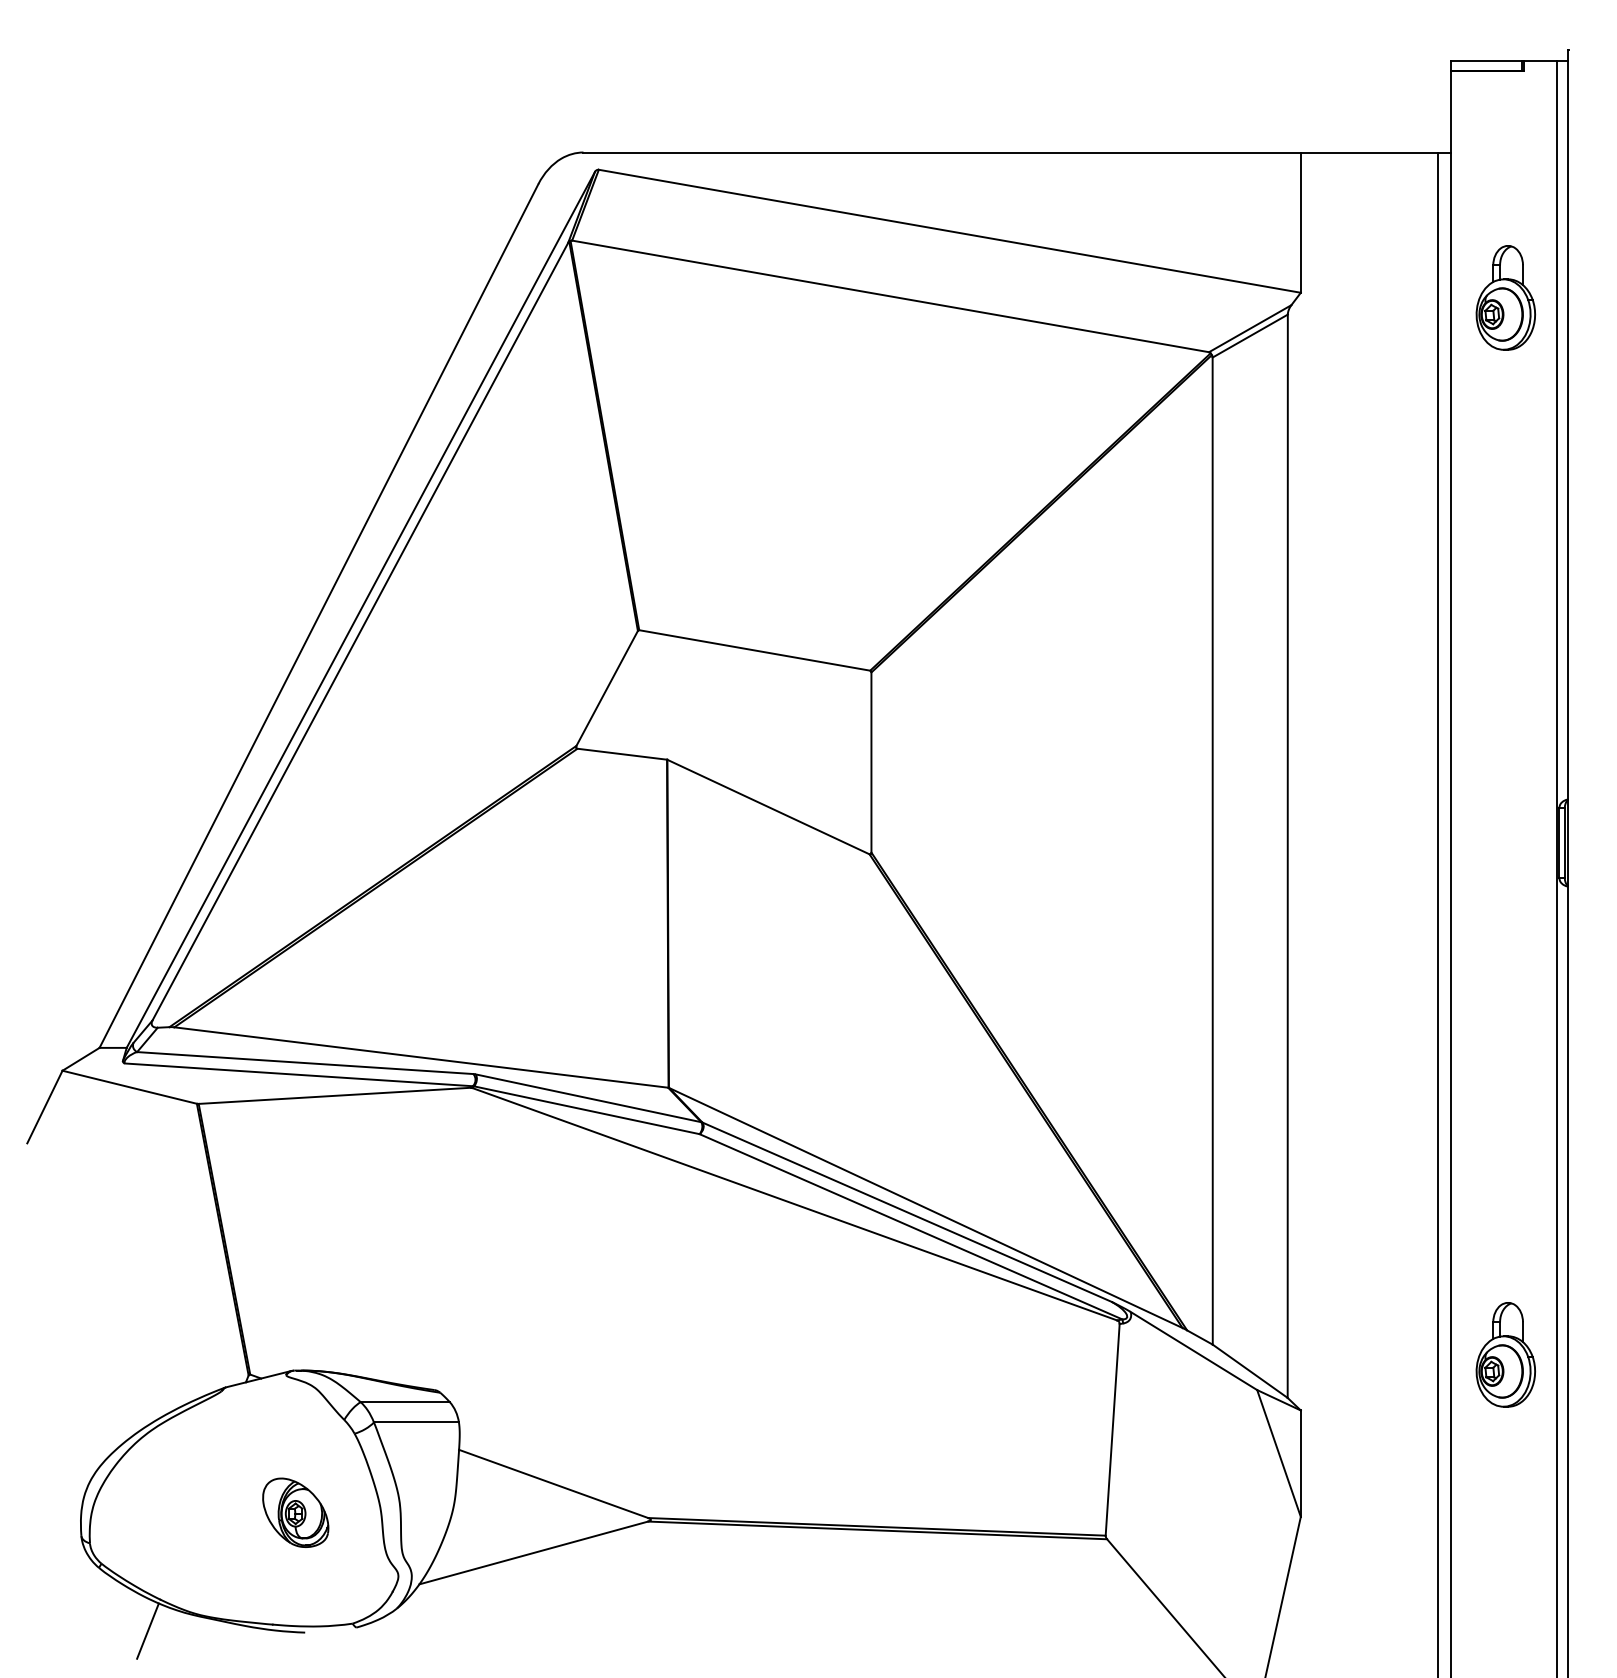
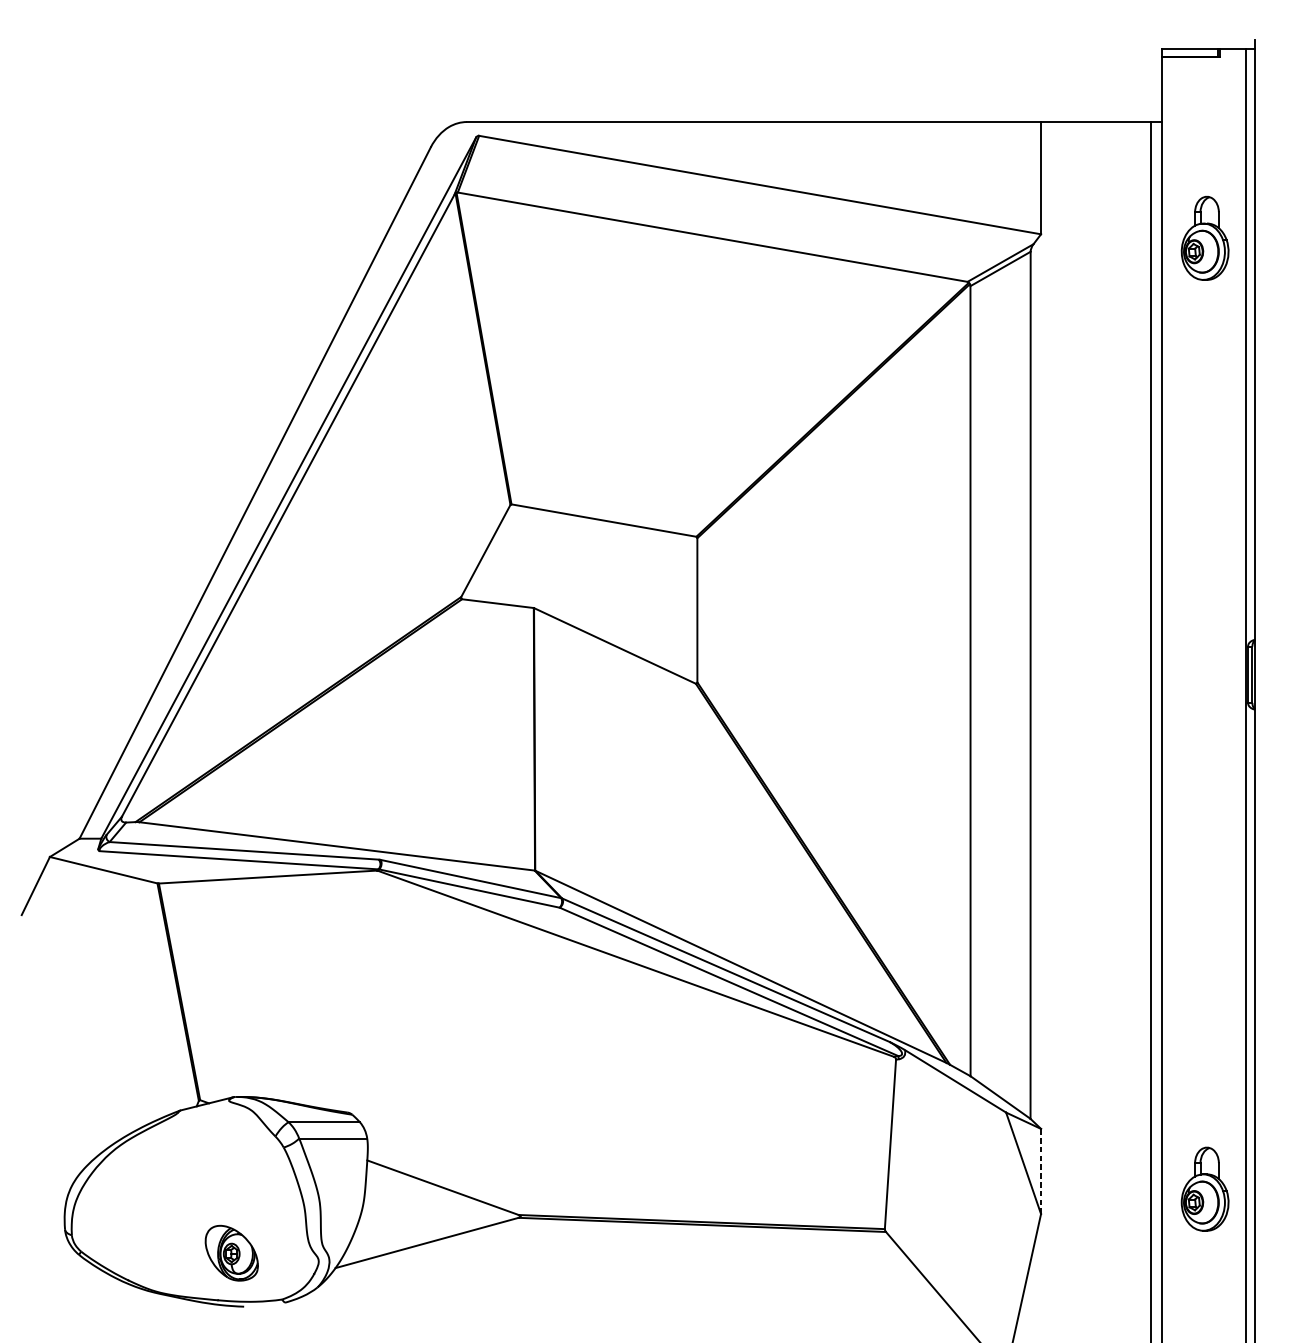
part: (1505, 1354) -> (1204, 1188), moved
line: (1300, 1463) -> (1040, 1171), solid -> dashed
part: (295, 1512) -> (231, 1252), moved
line: (147, 1630) -> (117, 1305), removed

